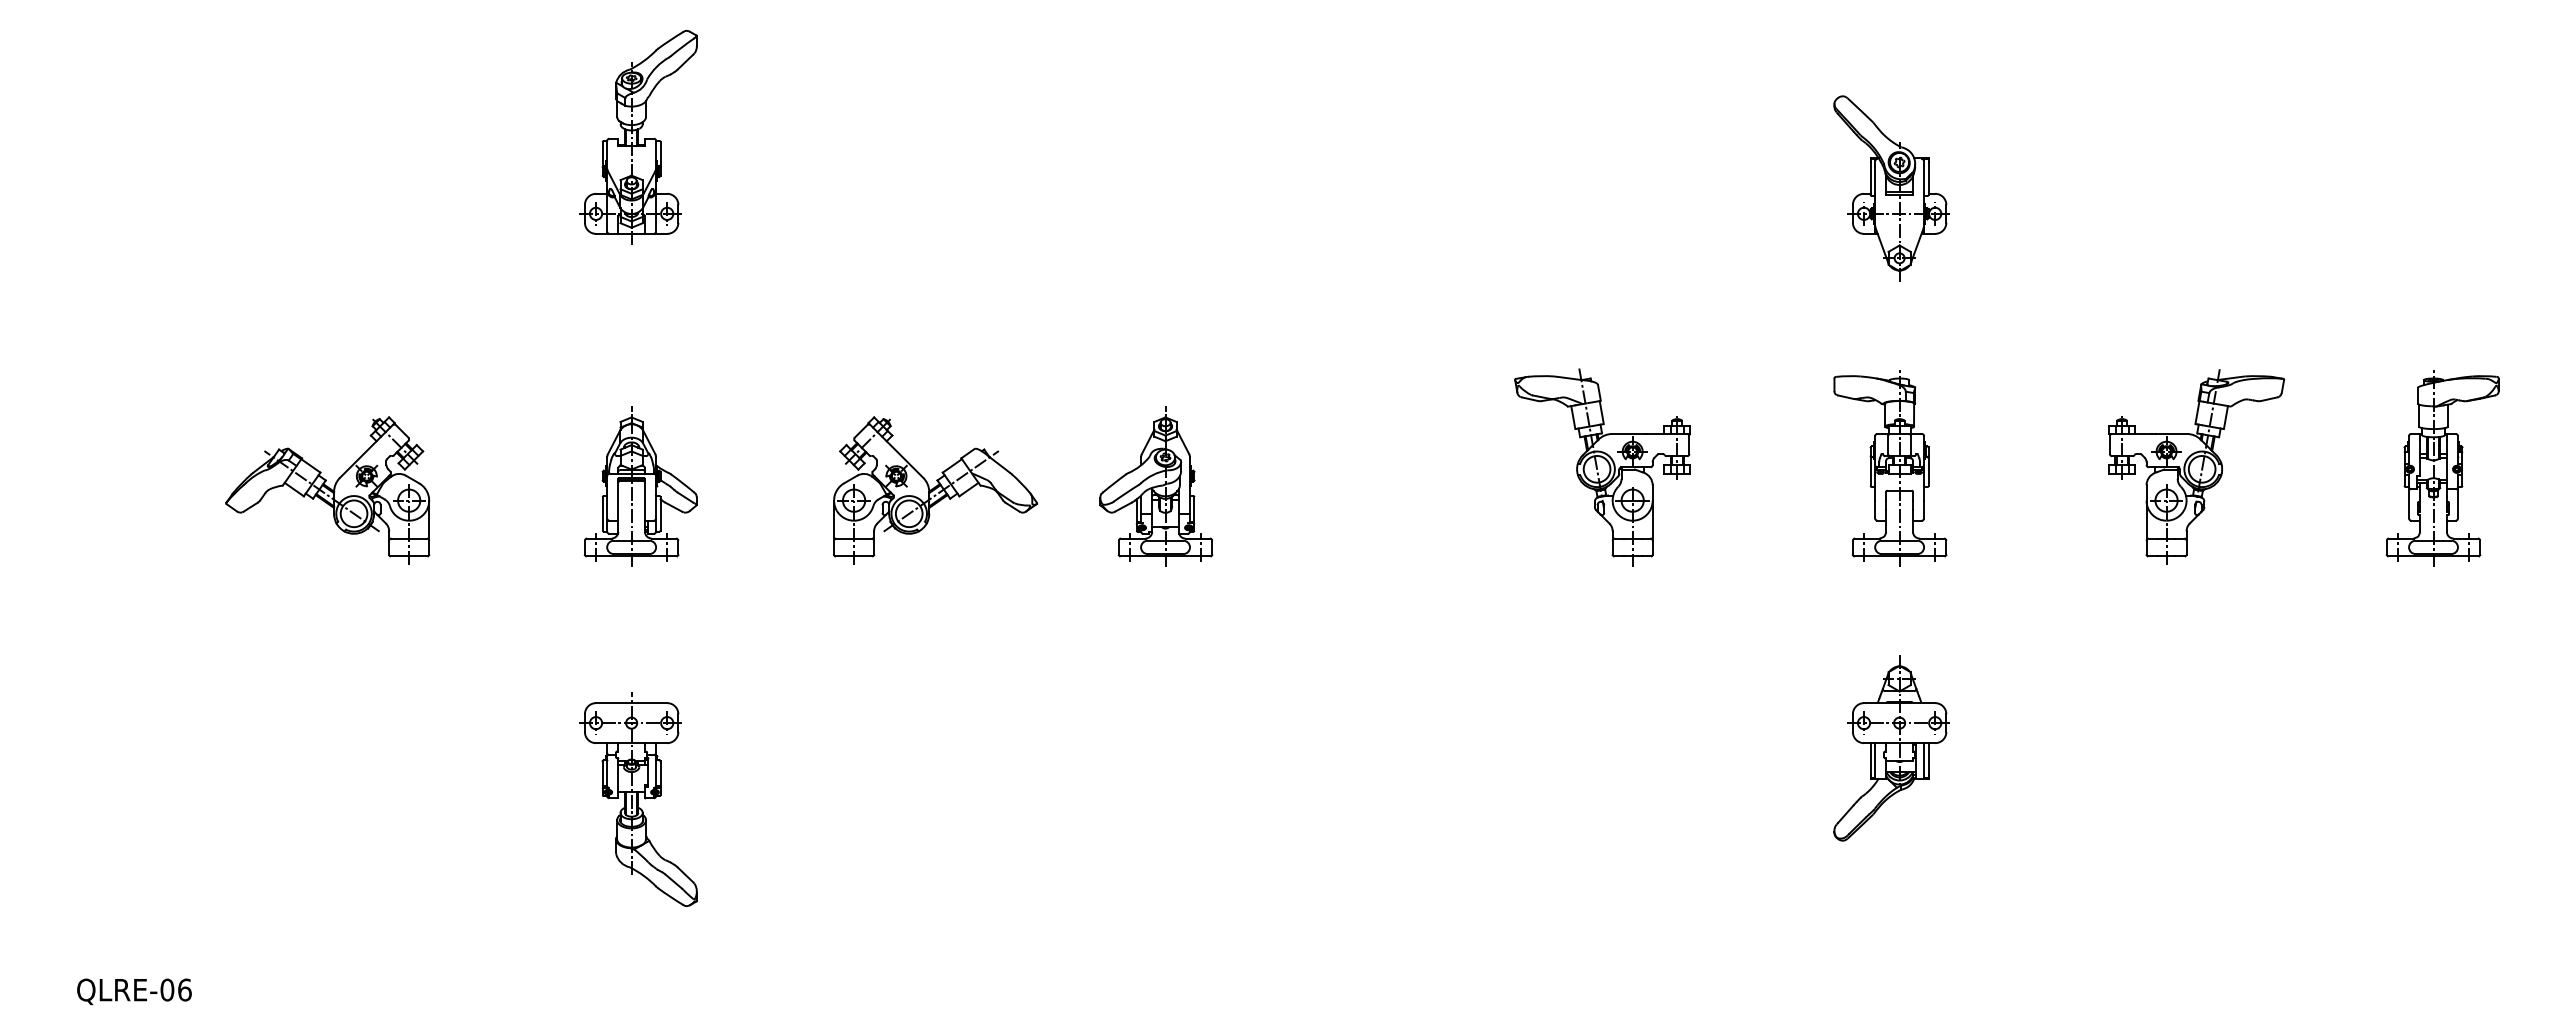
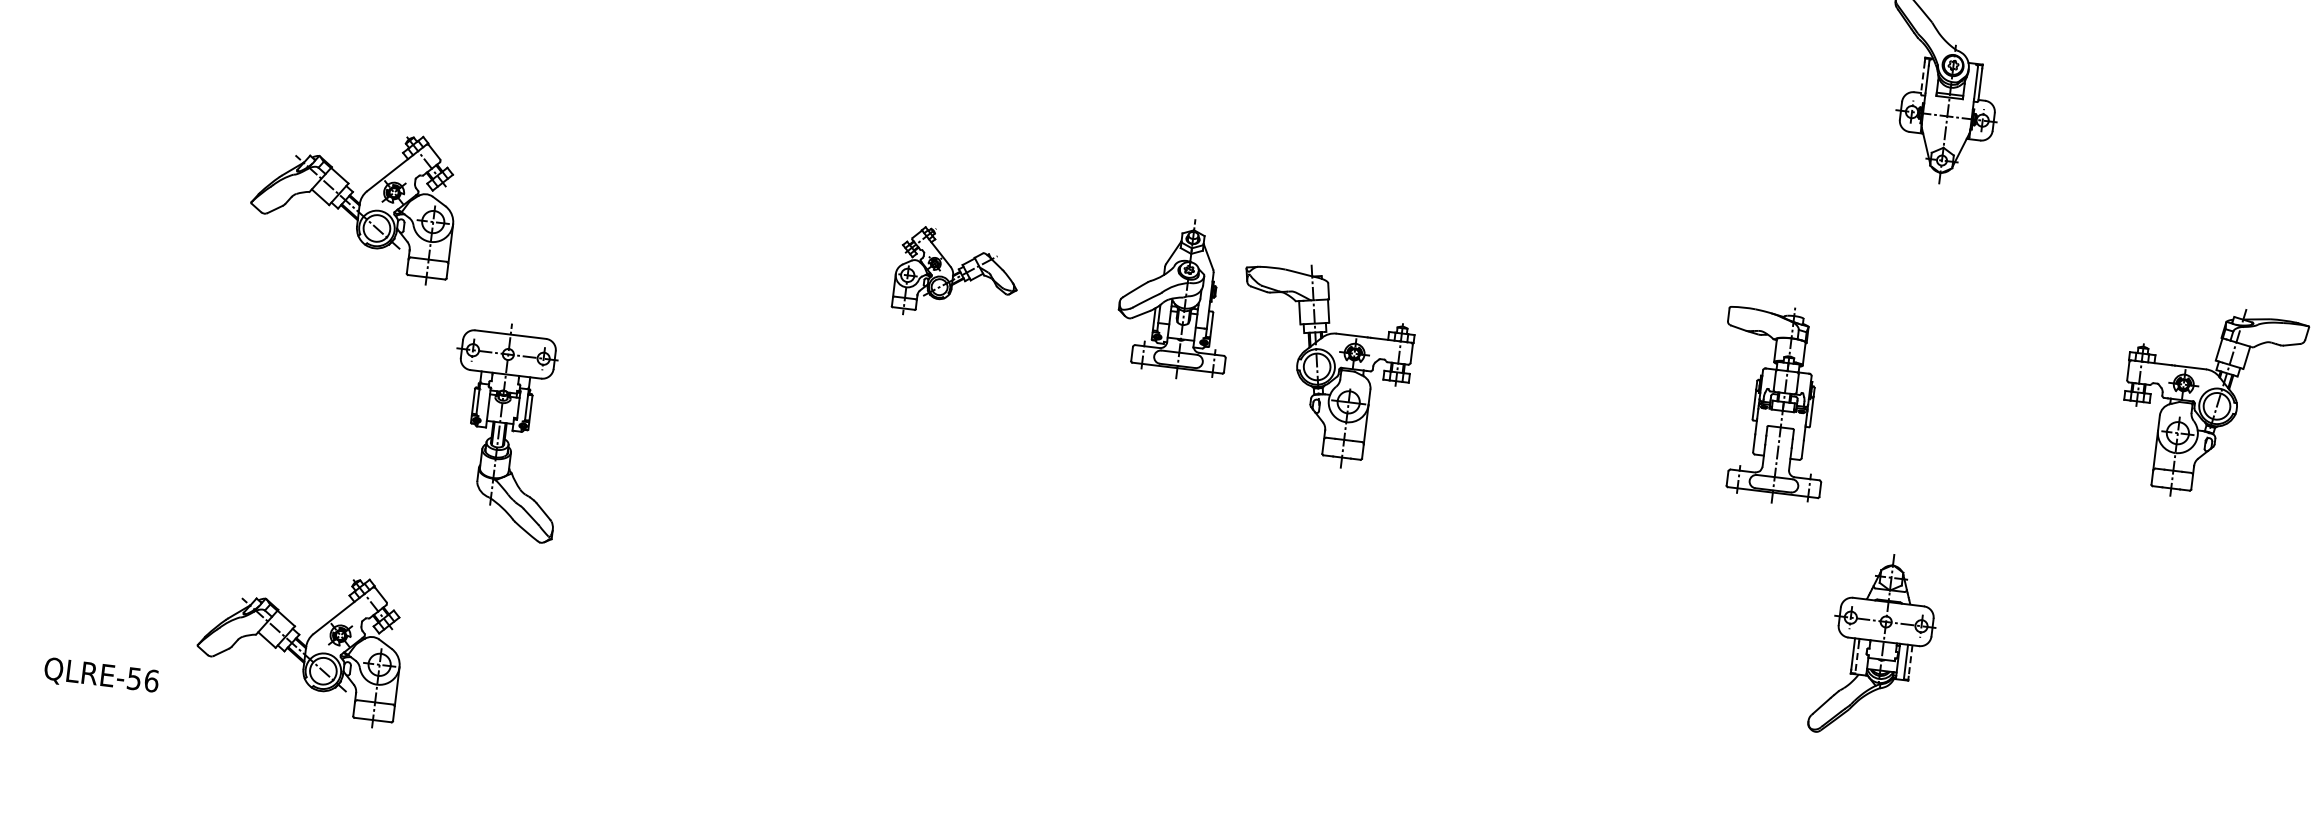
line: (1870, 179) -> (1922, 78), solid -> dashed
part: (1602, 467) -> (1322, 365), moved
part: (1890, 468) -> (1774, 404), moved
part: (640, 486) -> (664, 235), removed
part: (935, 490) -> (956, 275), size x0.6
line: (1928, 758) -> (1910, 660), solid -> dashed
line: (1875, 762) -> (1857, 658), solid -> dashed
part: (638, 799) -> (505, 431), moved
part: (327, 936) -> (299, 644), added
text: (167, 989) -> (134, 678), QLRE-06 -> QLRE-56

